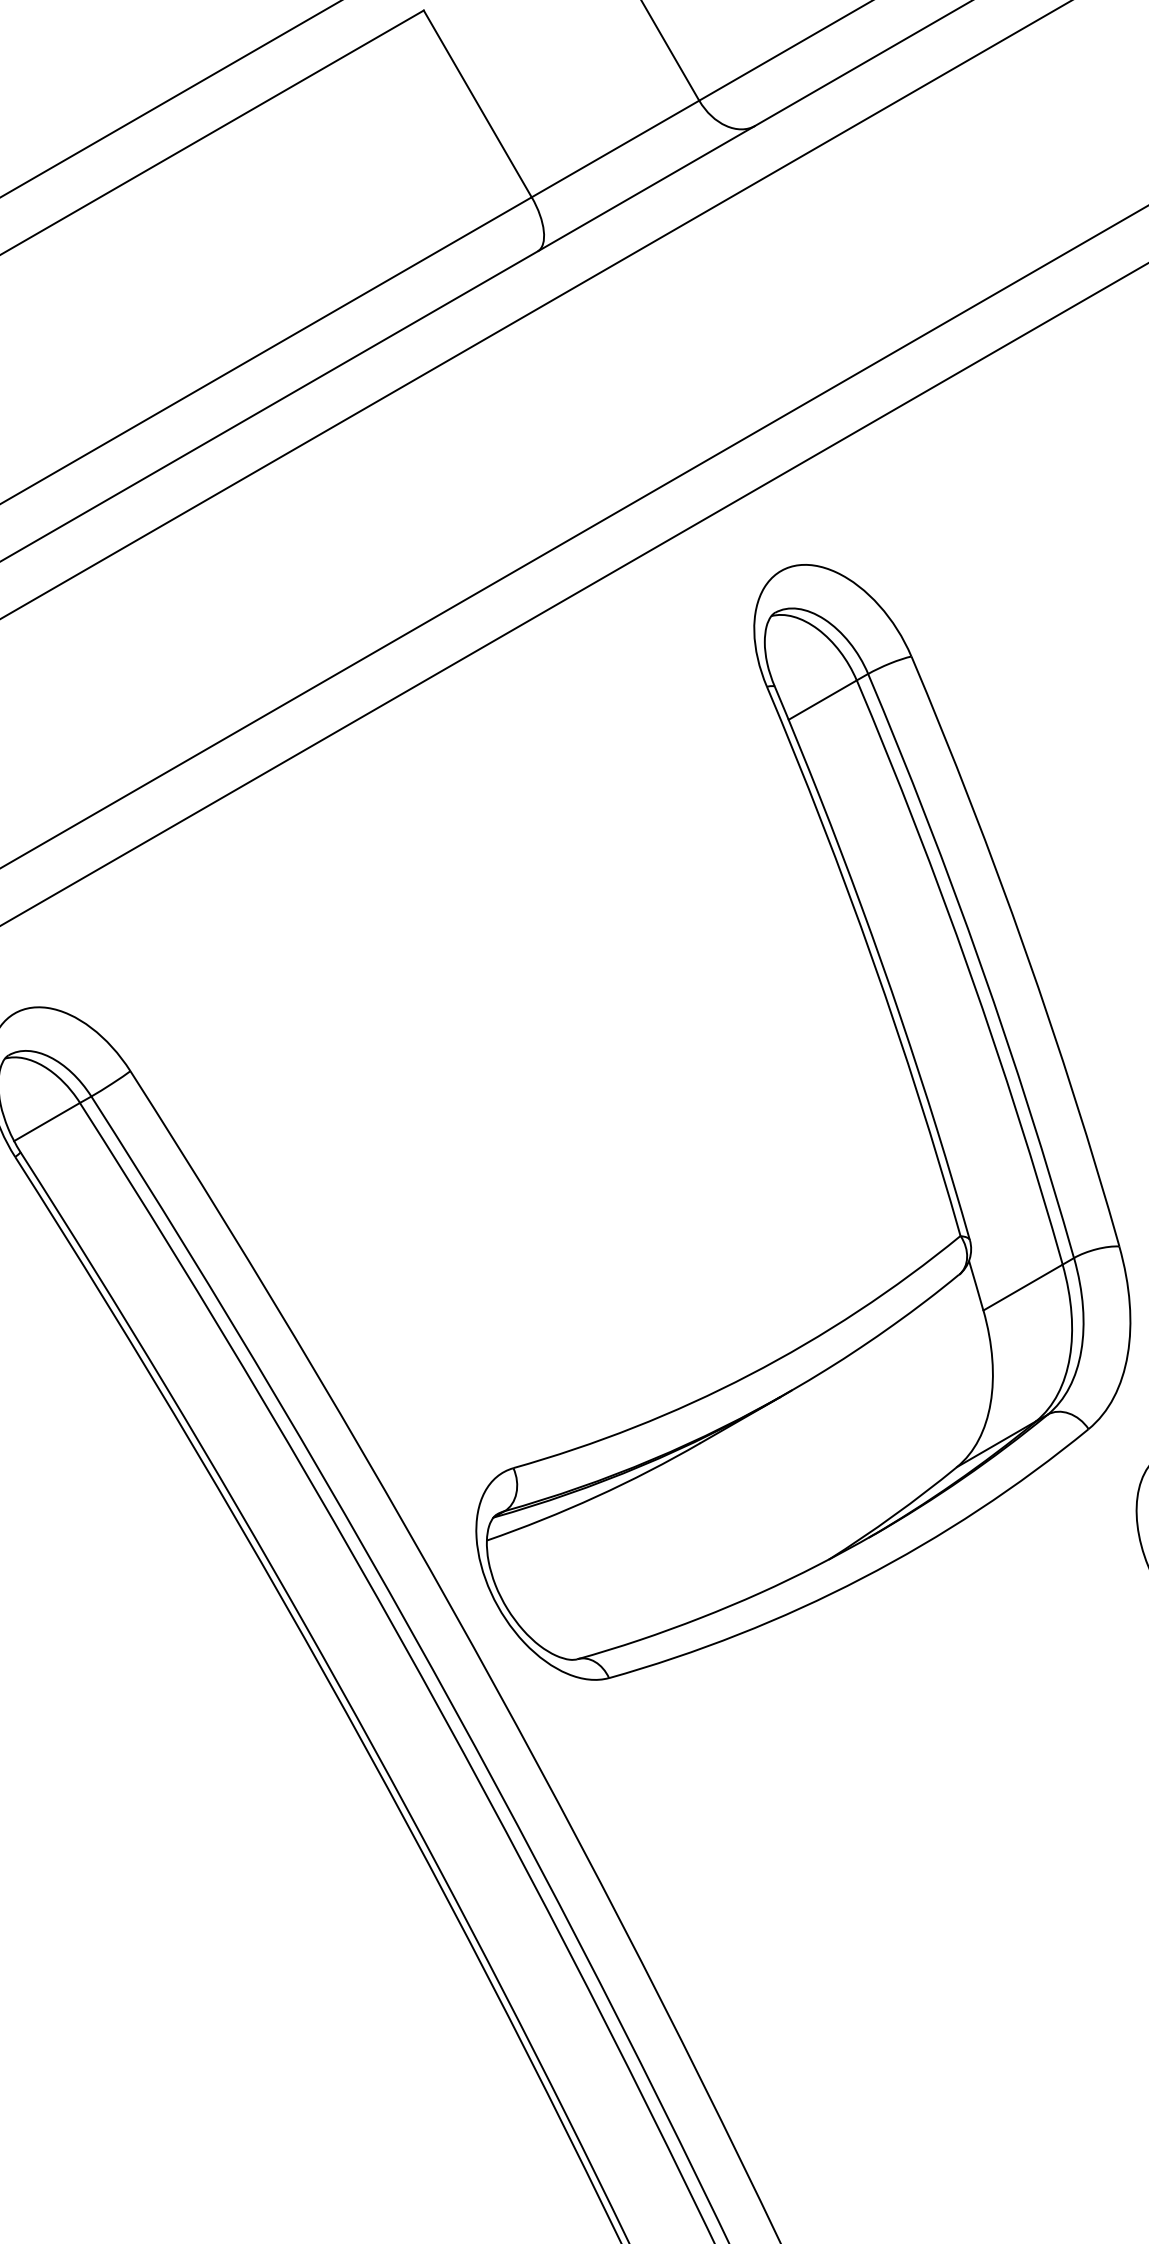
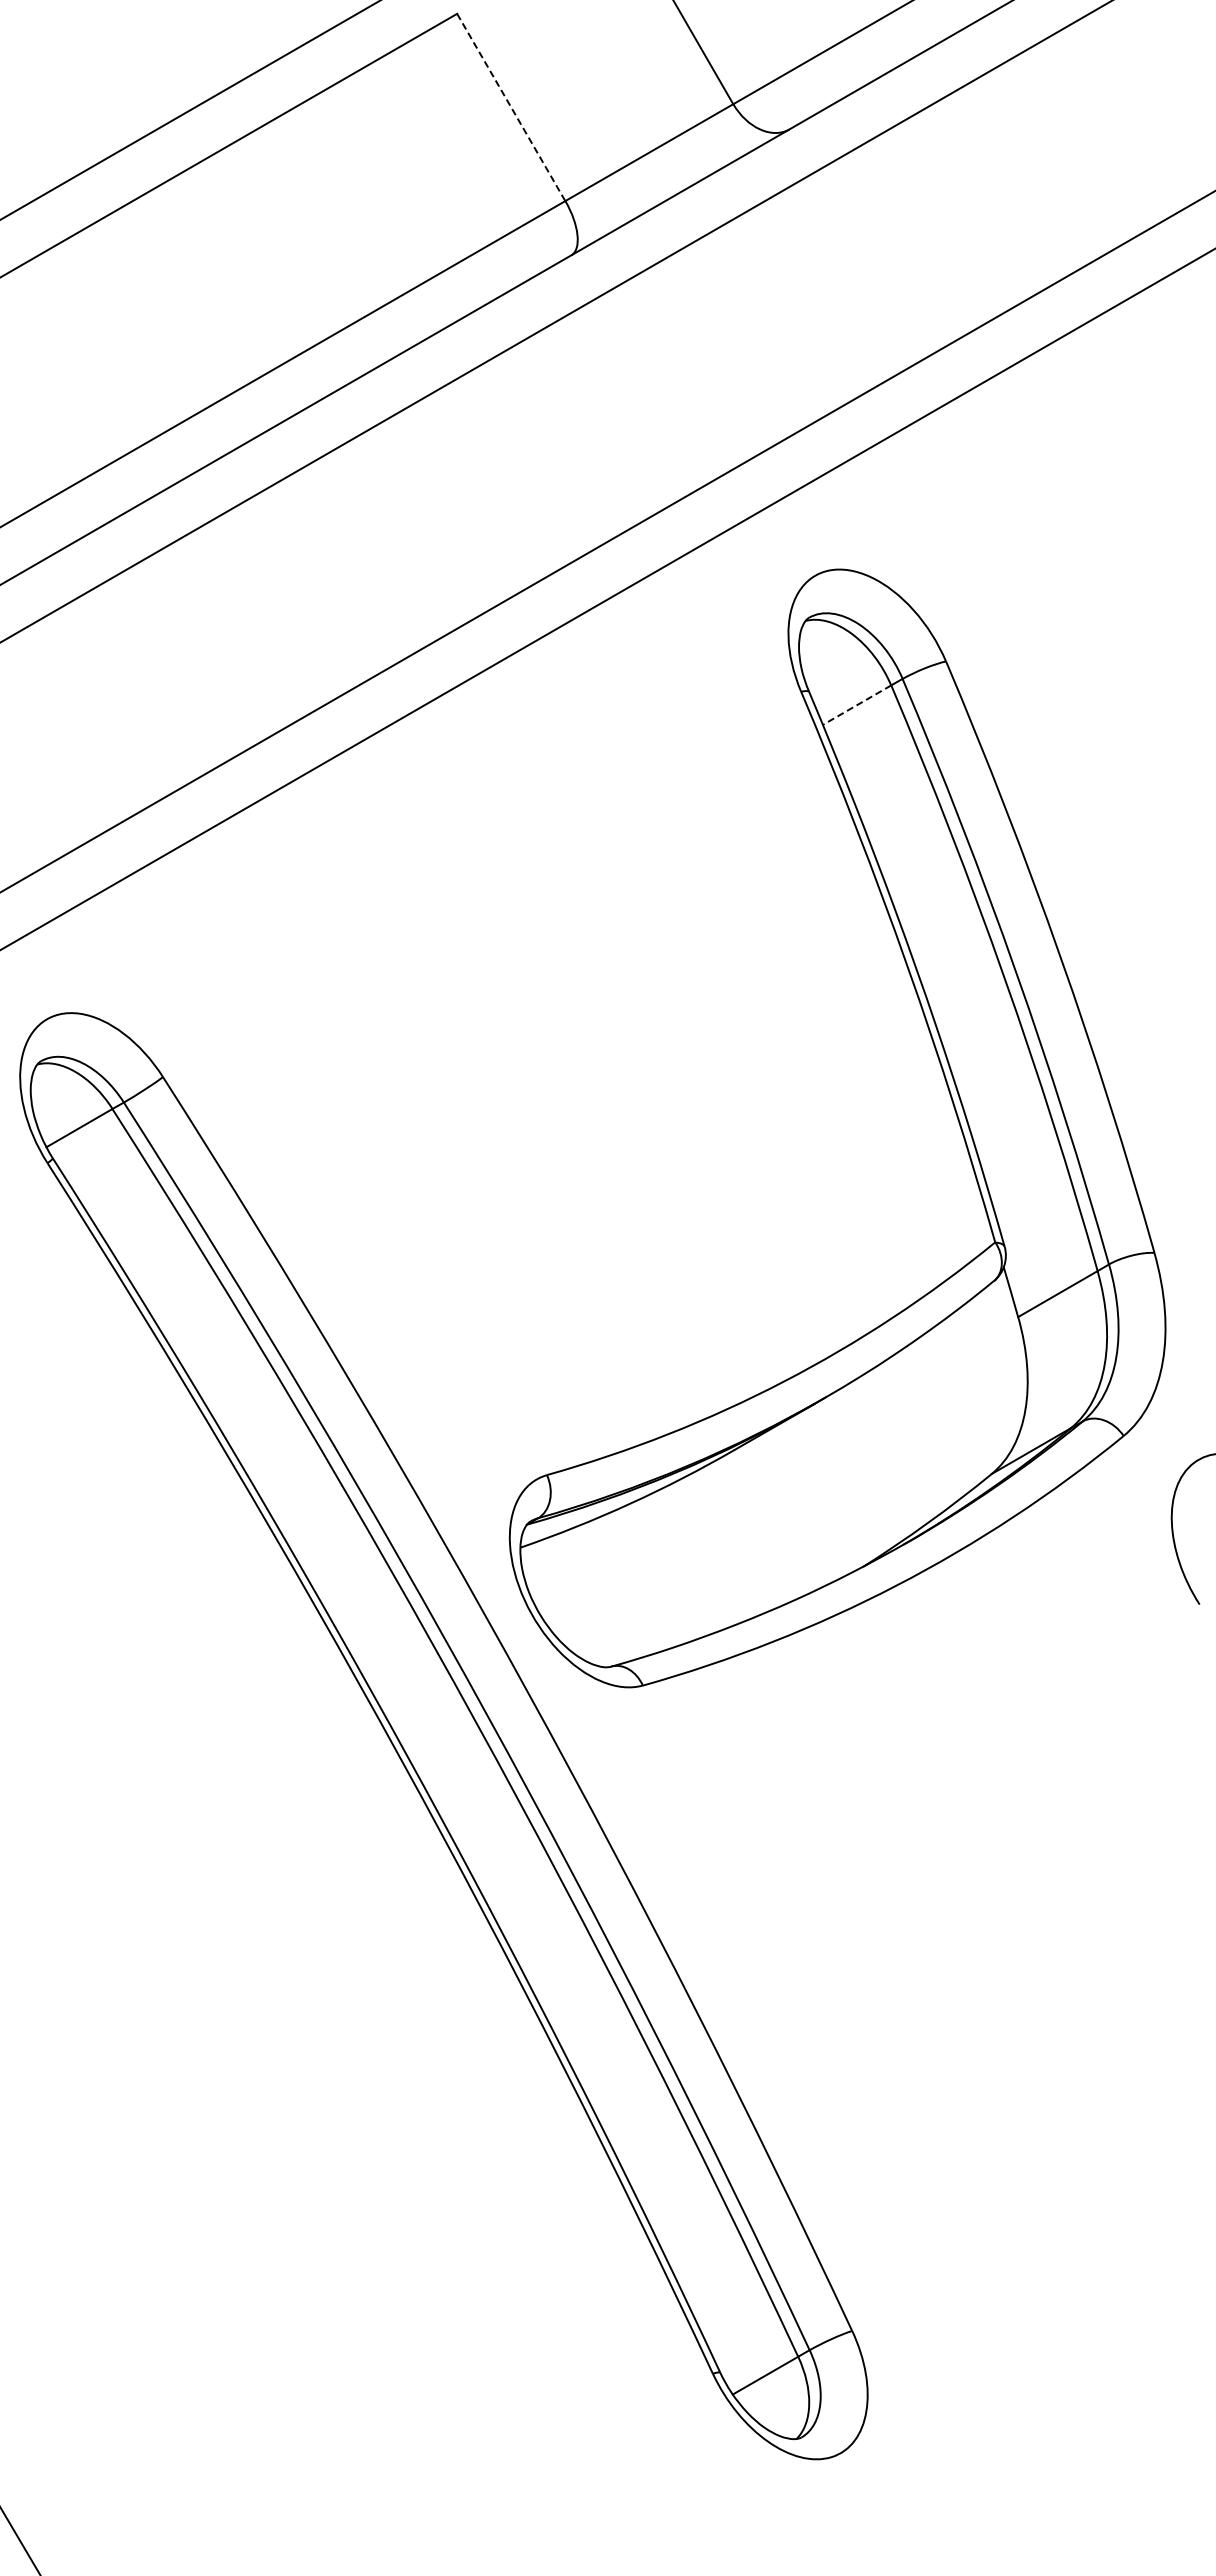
line: (478, 103) -> (511, 107), solid -> dashed
line: (822, 700) -> (856, 705), solid -> dashed

